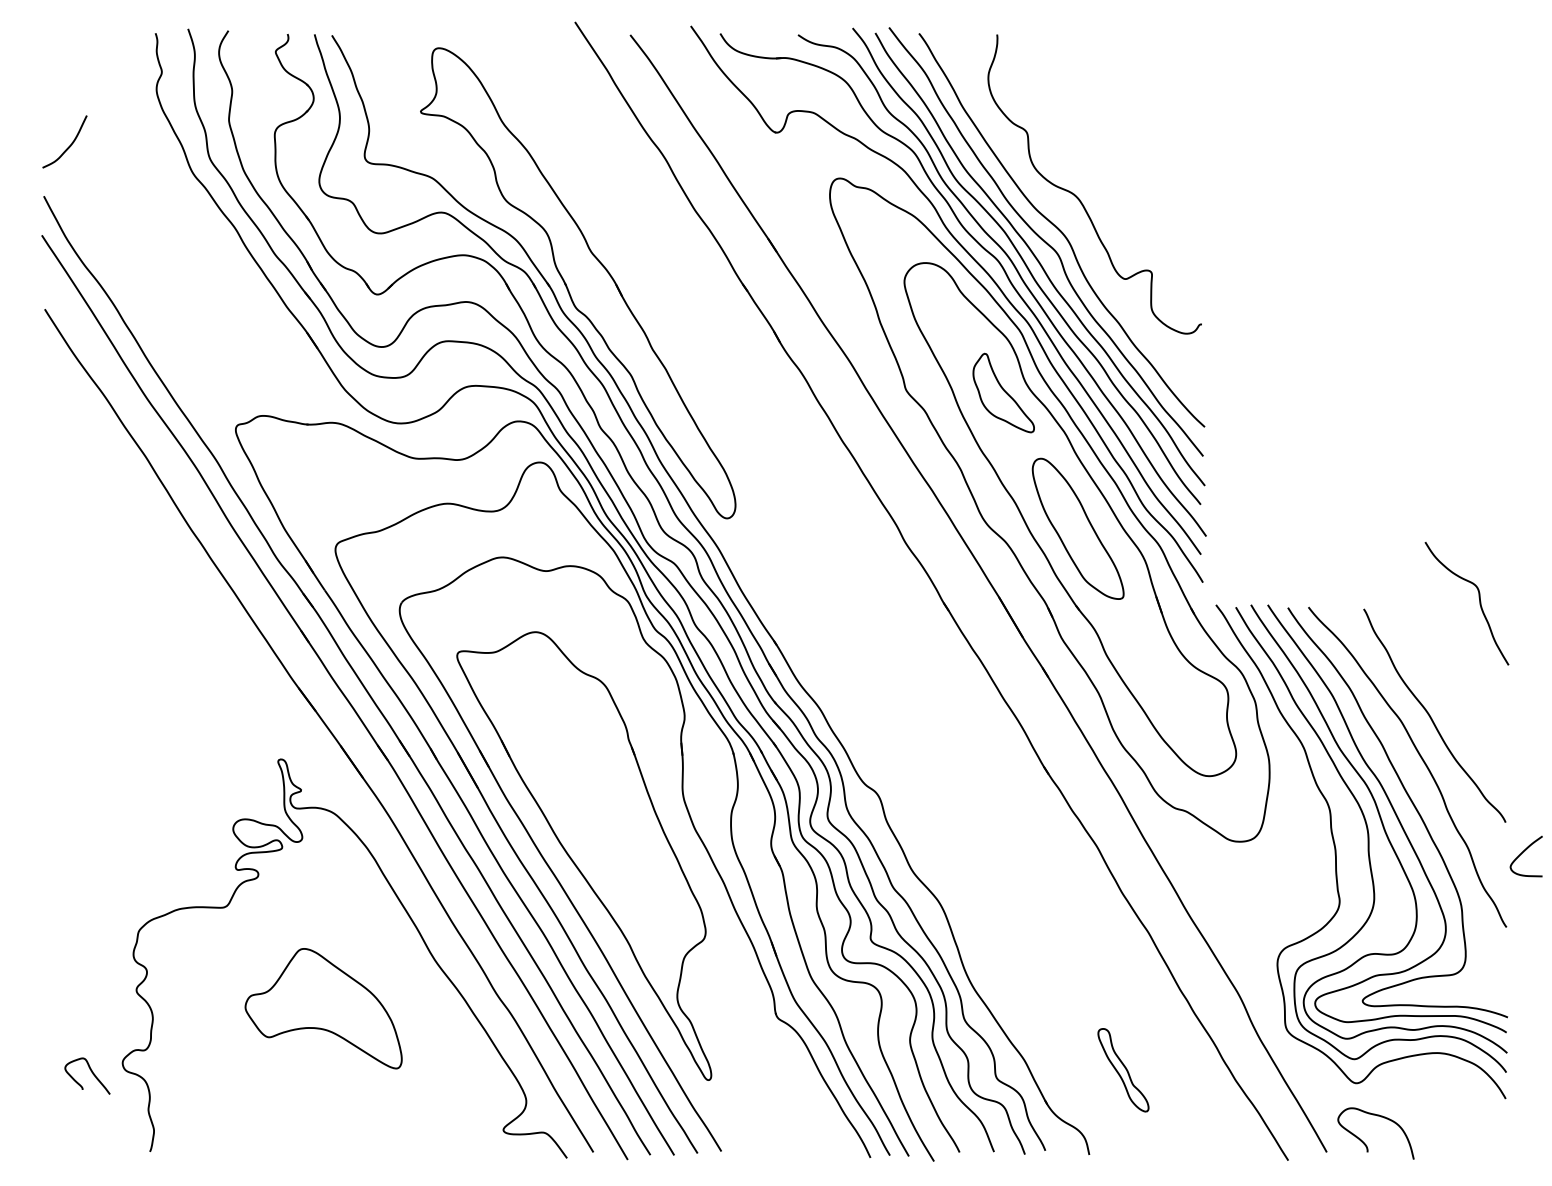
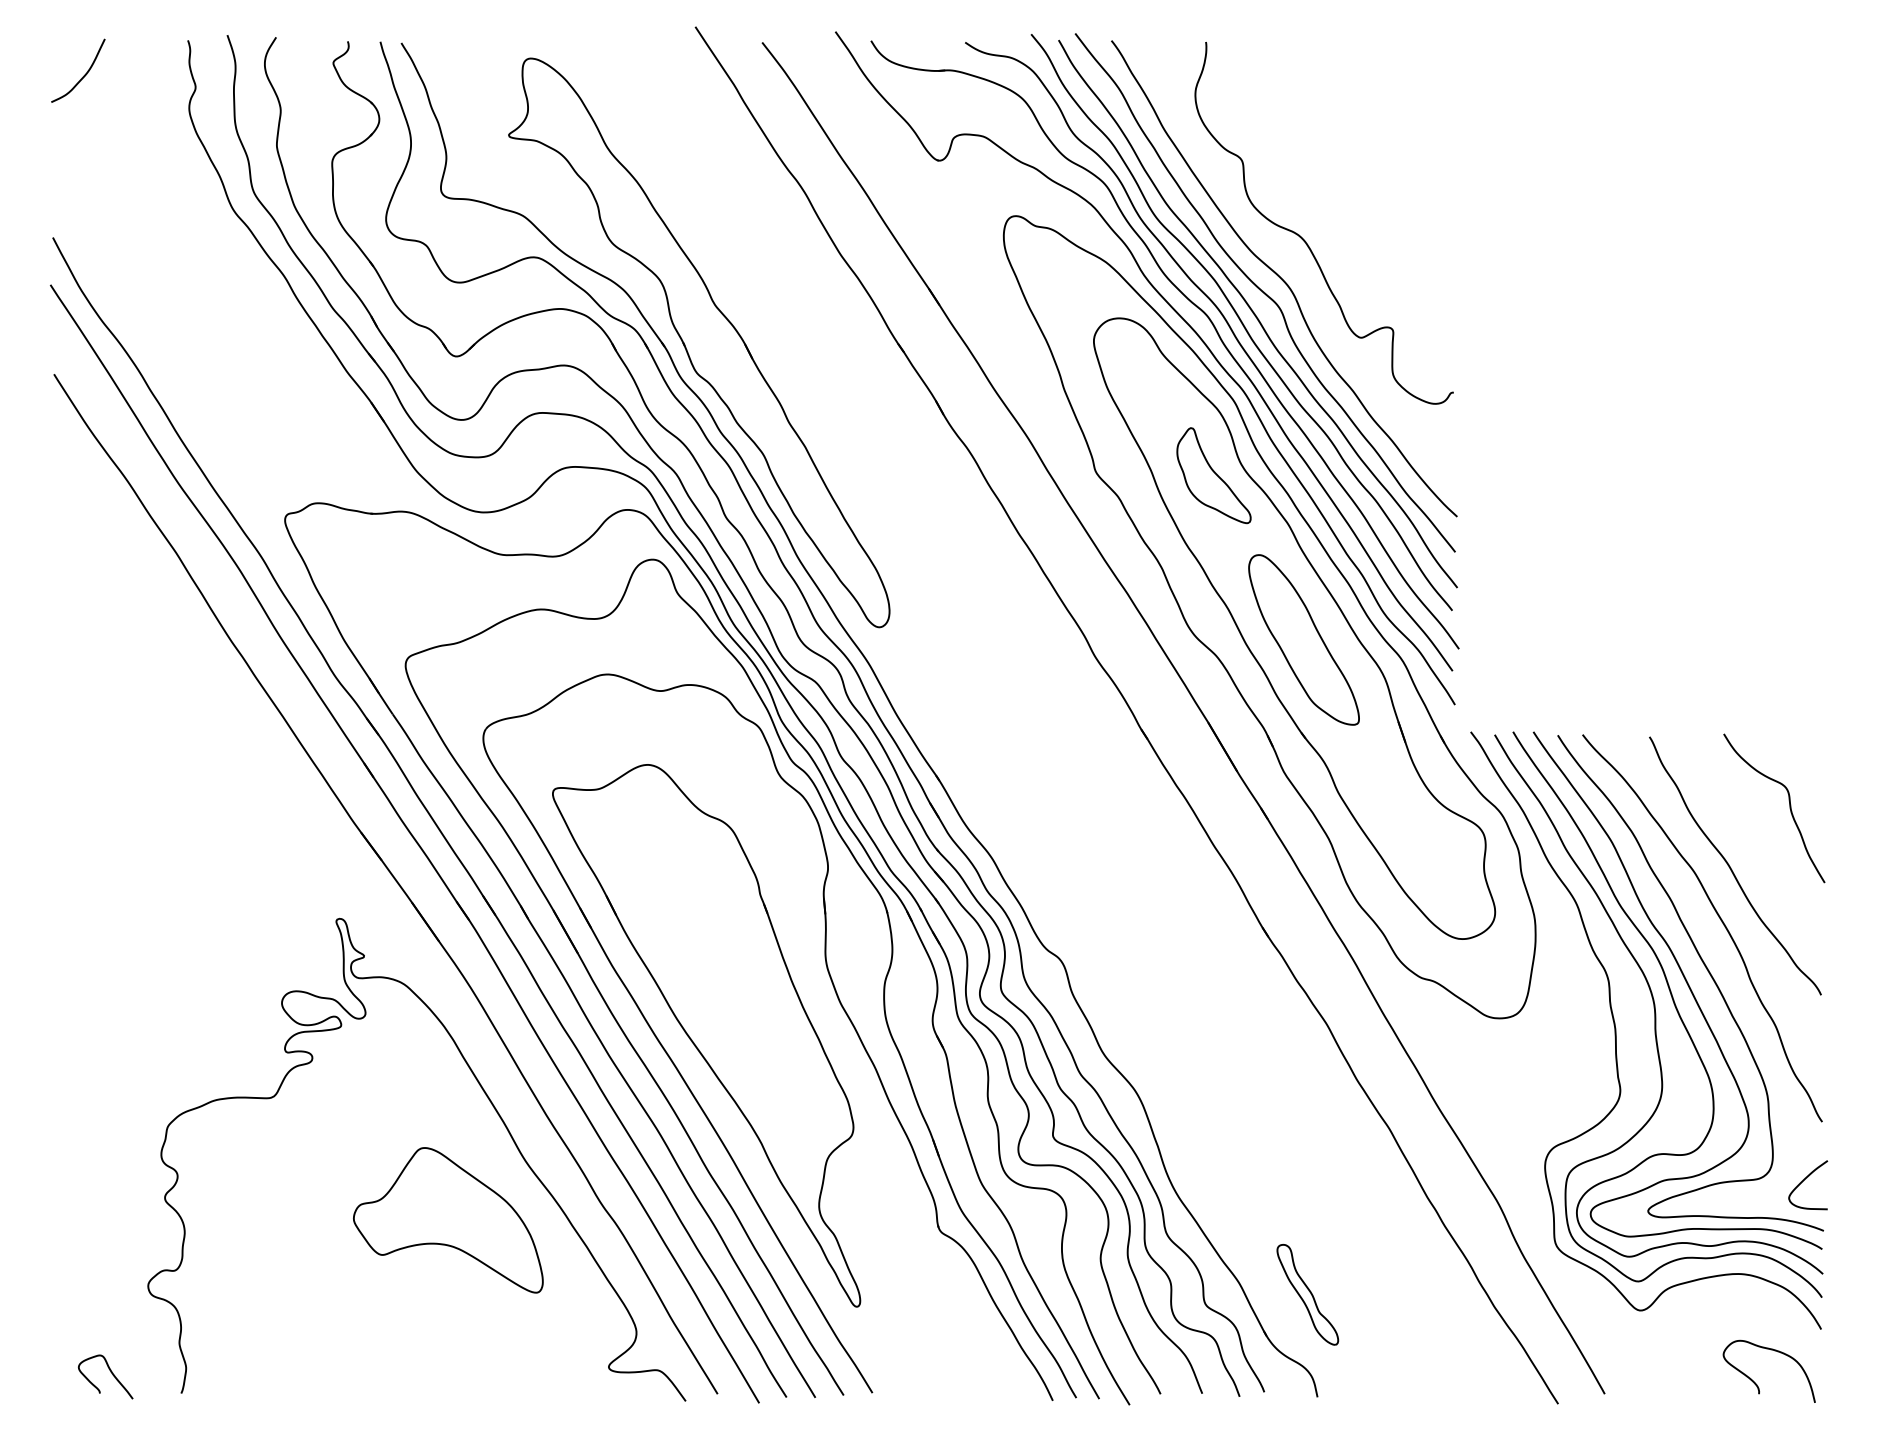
curve: (69, 145) -> (83, 75), moved
curve: (1479, 603) -> (1789, 808), moved
curve: (1523, 852) -> (1804, 1180), moved
part: (323, 1008) -> (448, 1220), moved
part: (1123, 1070) -> (1307, 1294), moved
curve: (91, 1072) -> (110, 1372), moved
curve: (1364, 1142) -> (1755, 1382), moved

